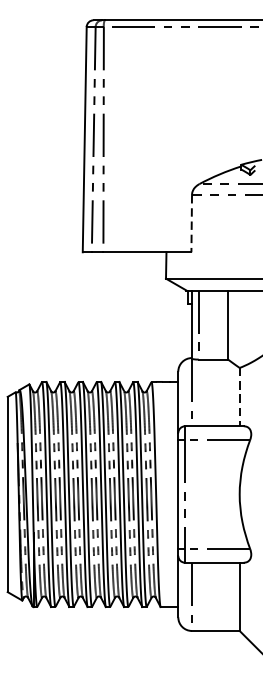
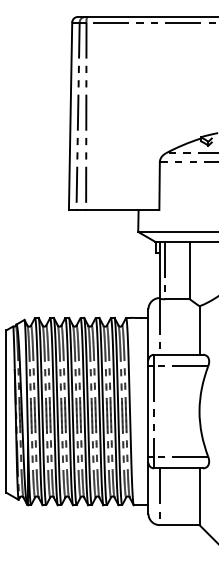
line: (191, 224) -> (159, 186), dashed -> solid
line: (239, 398) -> (199, 331), dashed -> solid

